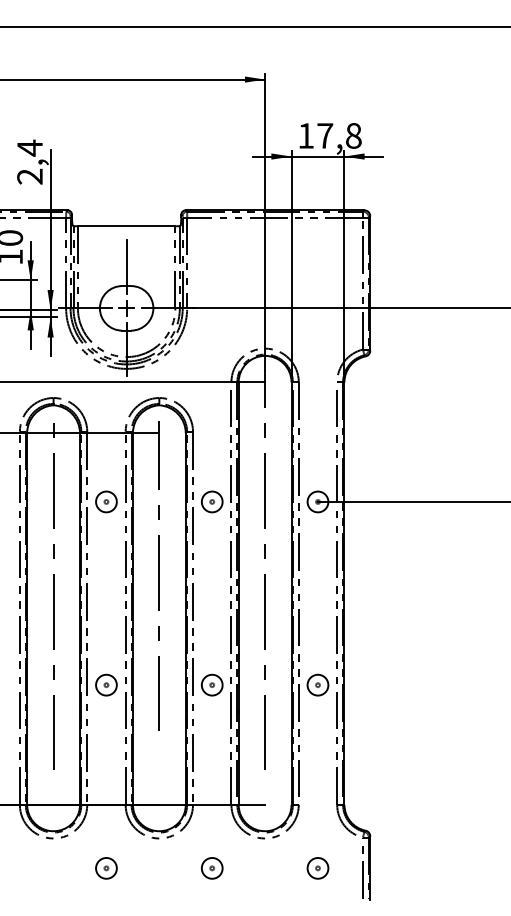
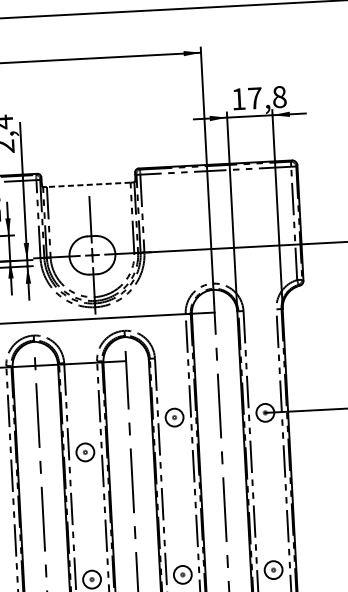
line: (126, 226) -> (88, 185), solid -> dashed
part: (106, 501) -> (85, 452), moved

